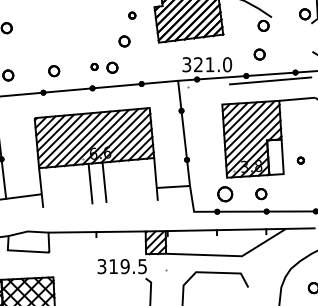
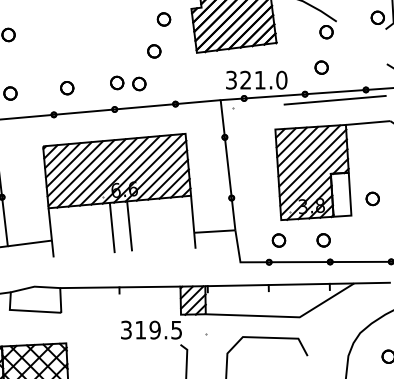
part: (131, 15) -> (163, 19), size x1.67
part: (94, 66) -> (117, 82), size x1.67
part: (300, 160) -> (372, 198), size x1.67
part: (224, 194) -> (278, 240), size x0.71

